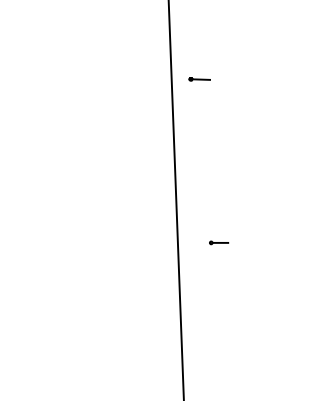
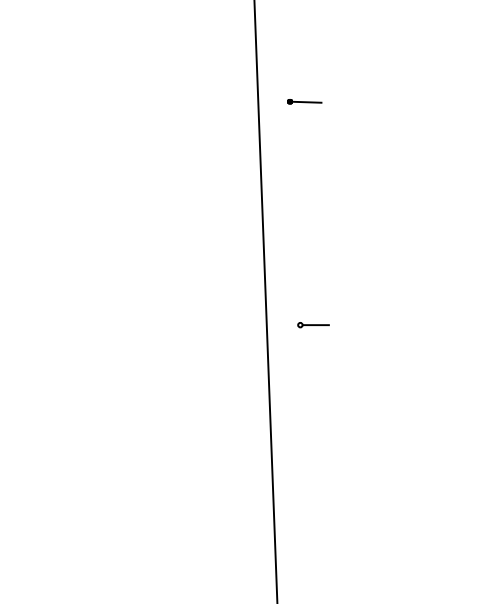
part: (219, 242) -> (313, 324), moved

